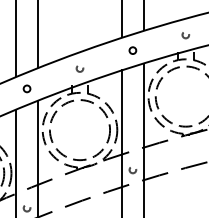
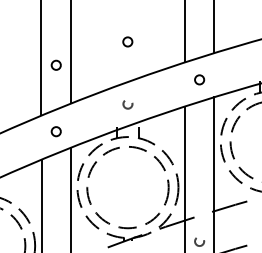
circle: (79, 22) -> (127, 41), added
circle: (26, 39) -> (55, 64), added

